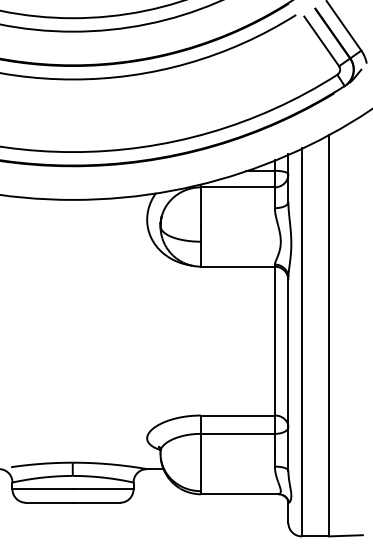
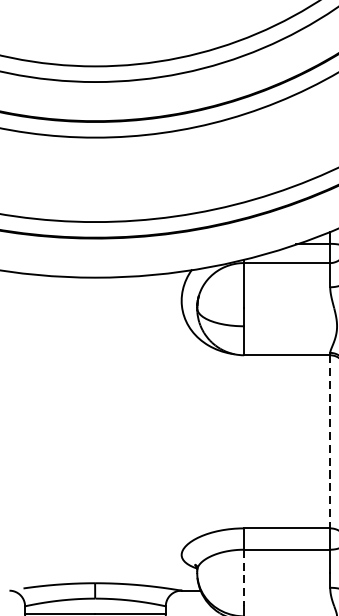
line: (274, 341) -> (329, 442), solid -> dashed
line: (200, 458) -> (243, 578), solid -> dashed

